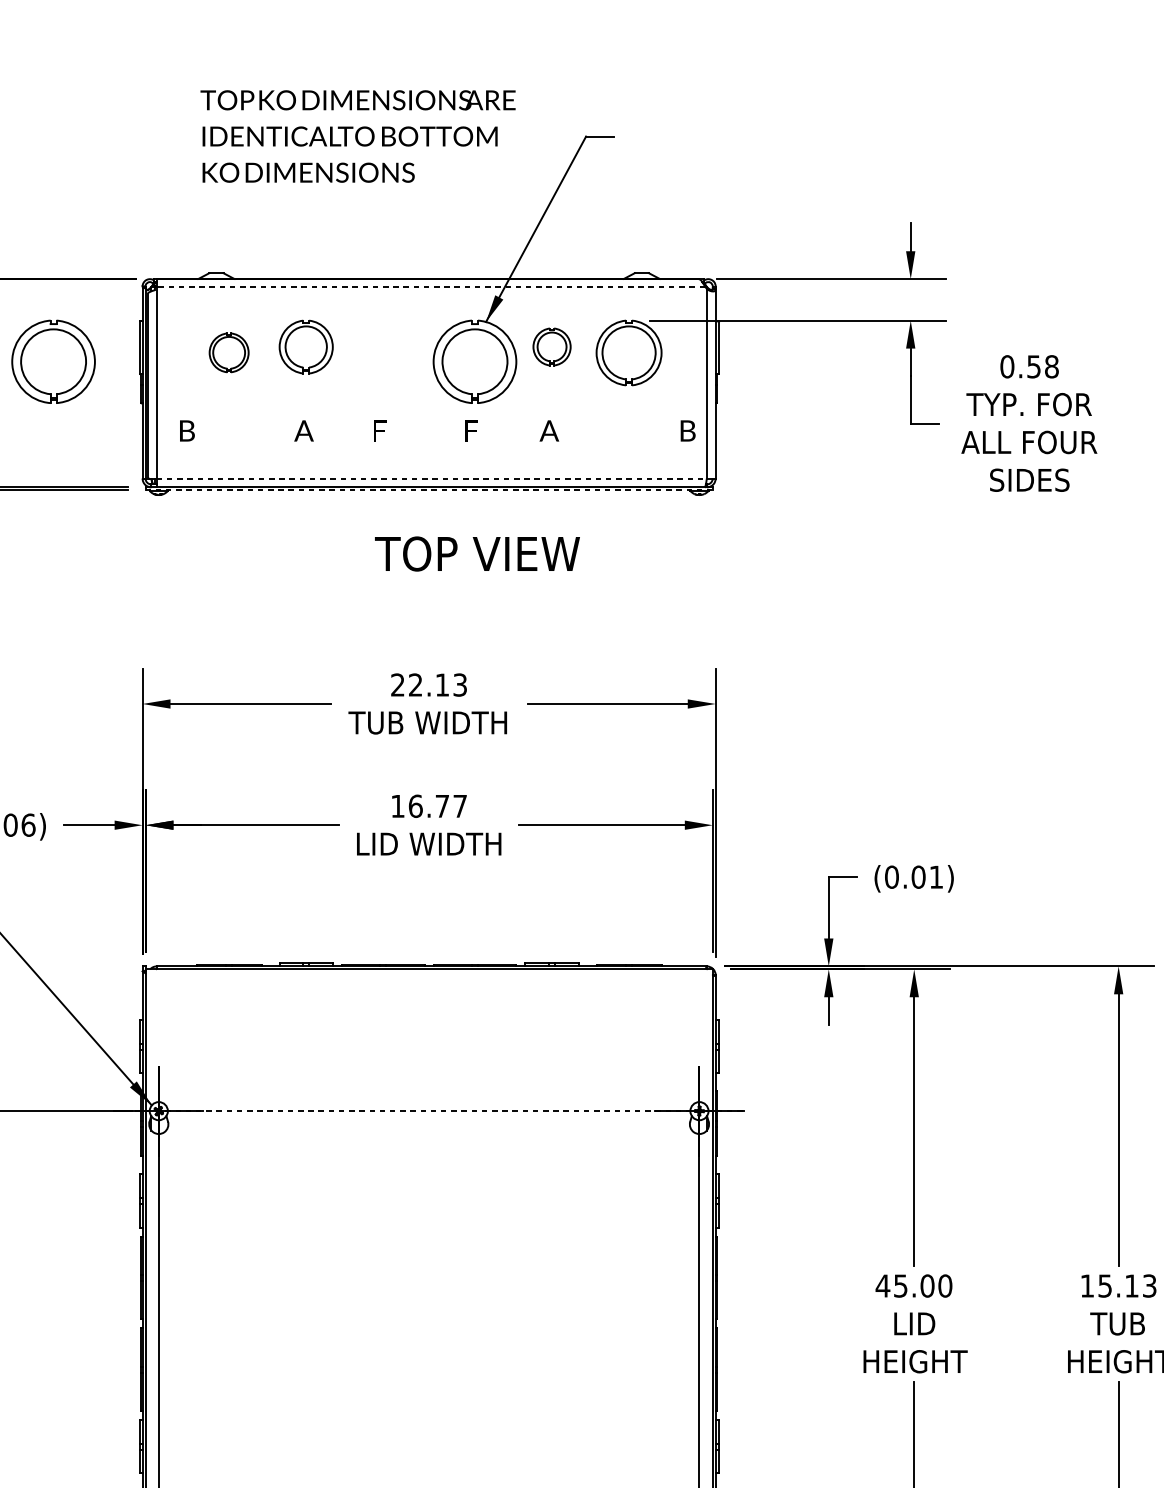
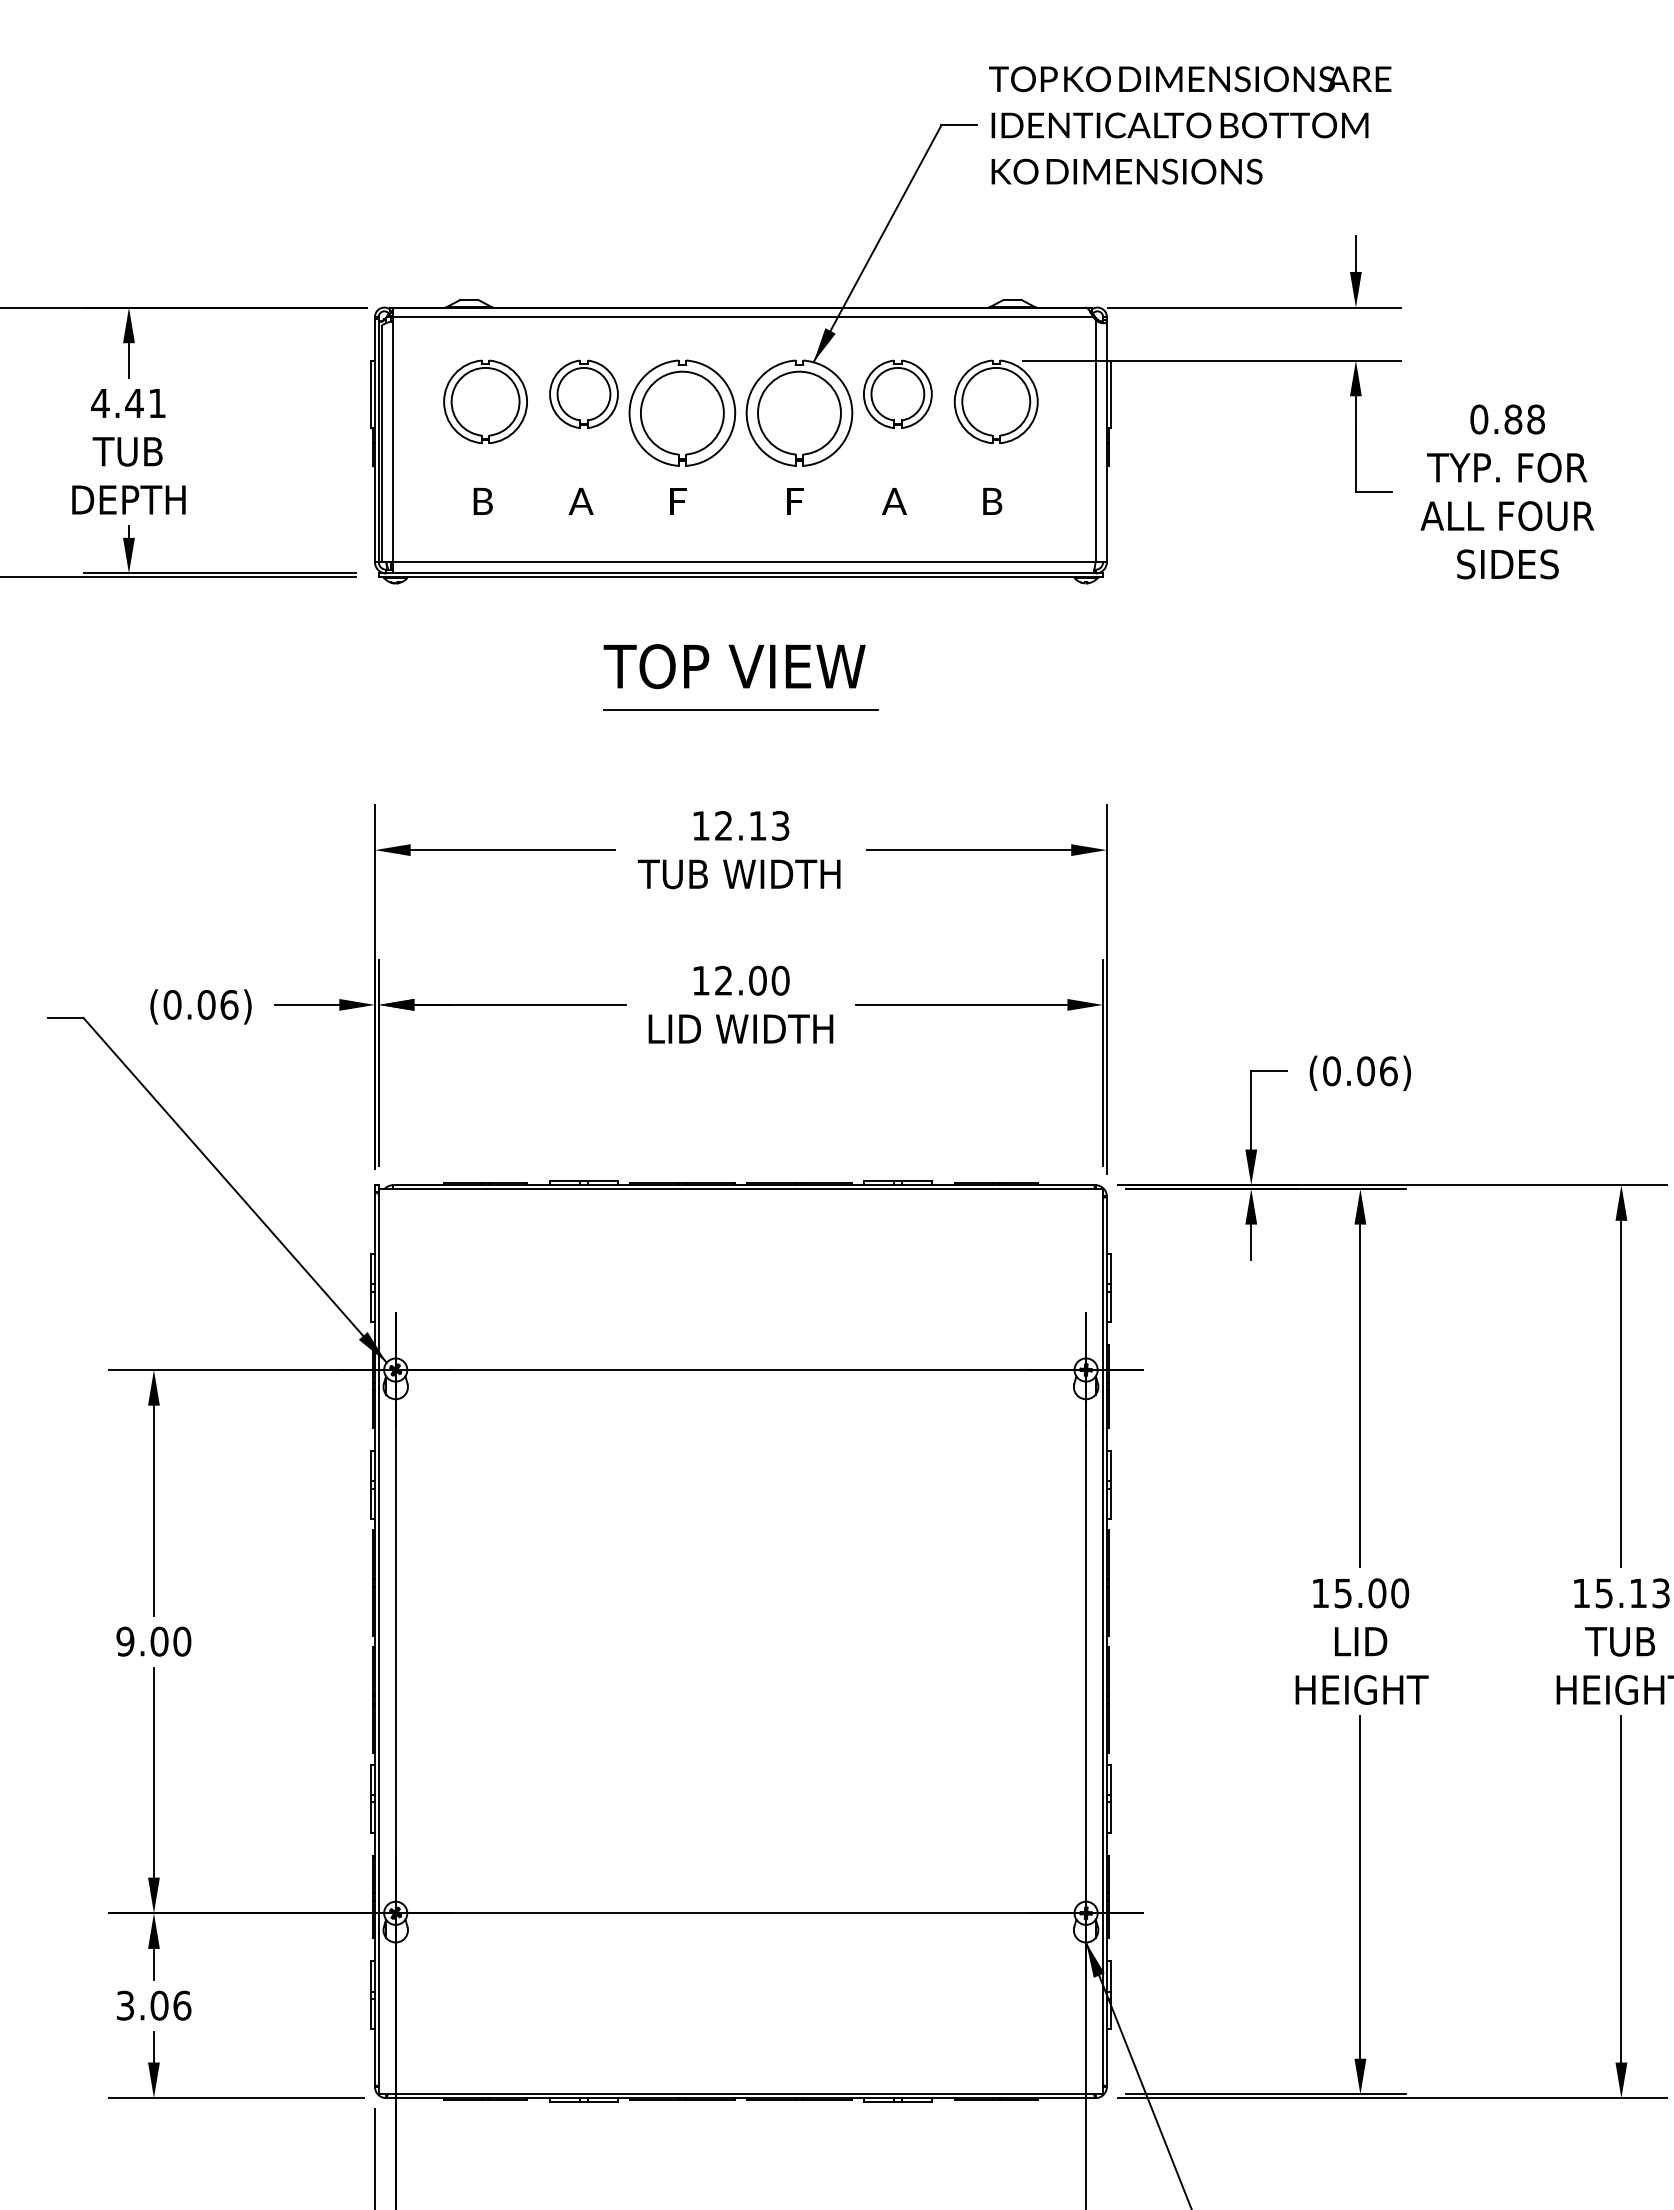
text: (358, 136) -> (1190, 125), moved
line: (430, 286) -> (742, 316), dashed -> solid
part: (551, 346) -> (897, 393), size x1.43
part: (229, 352) -> (485, 401), size x1.67
part: (53, 361) -> (682, 412), moved
text: (1034, 366) -> (1513, 419), 0.58 -> 0.88
text: (186, 431) -> (482, 501), moved
text: (688, 431) -> (992, 501), moved
line: (431, 478) -> (744, 562), dashed -> solid
line: (429, 490) -> (741, 577), dashed -> solid
text: (477, 553) -> (734, 666), moved
line: (428, 593) -> (740, 709), added
text: (397, 684) -> (700, 825), 22.13 -> 12.13
text: (438, 806) -> (752, 980), 16.77 -> 12.00
text: (936, 877) -> (1388, 1071), (0.01) -> (0.06)
line: (429, 1111) -> (741, 1370), dashed -> solid
text: (883, 1285) -> (1320, 1592), 45.00 -> 15.00

